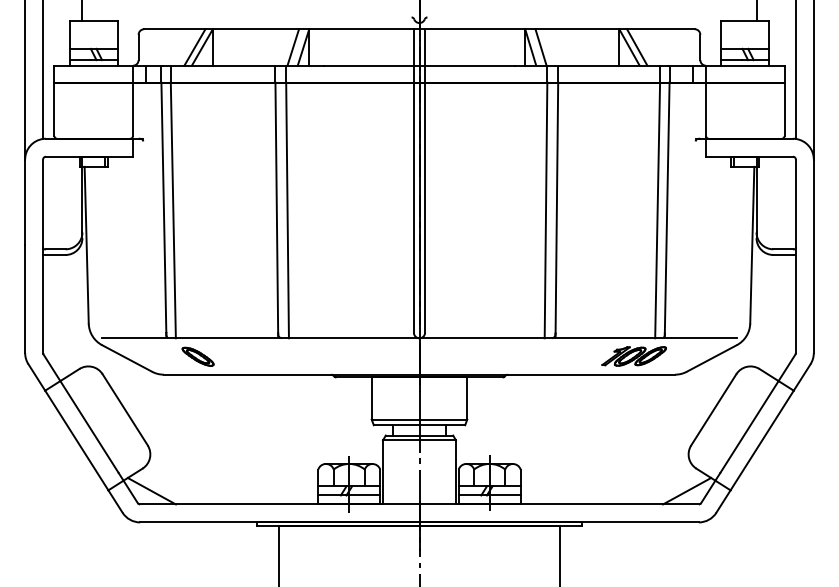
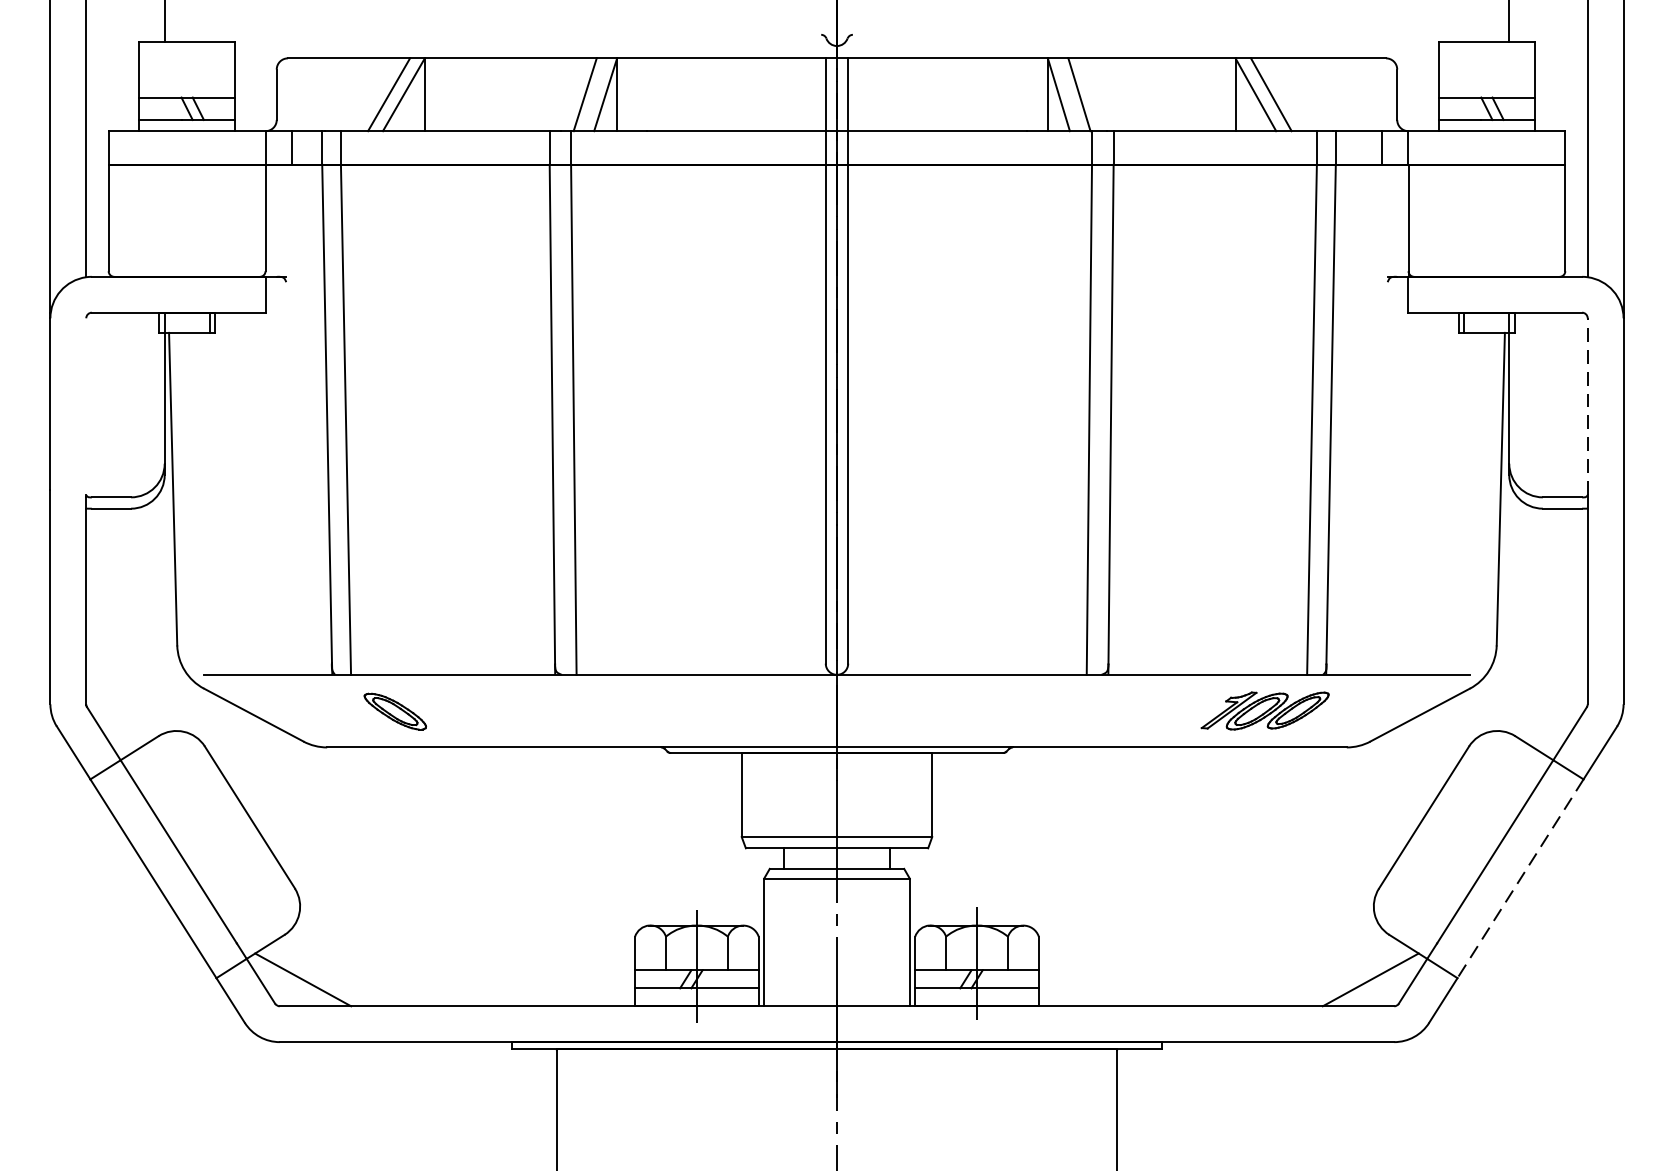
line: (43, 203) -> (86, 405), removed
line: (795, 203) -> (1587, 405), solid -> dashed
line: (762, 440) -> (1521, 878), solid -> dashed

